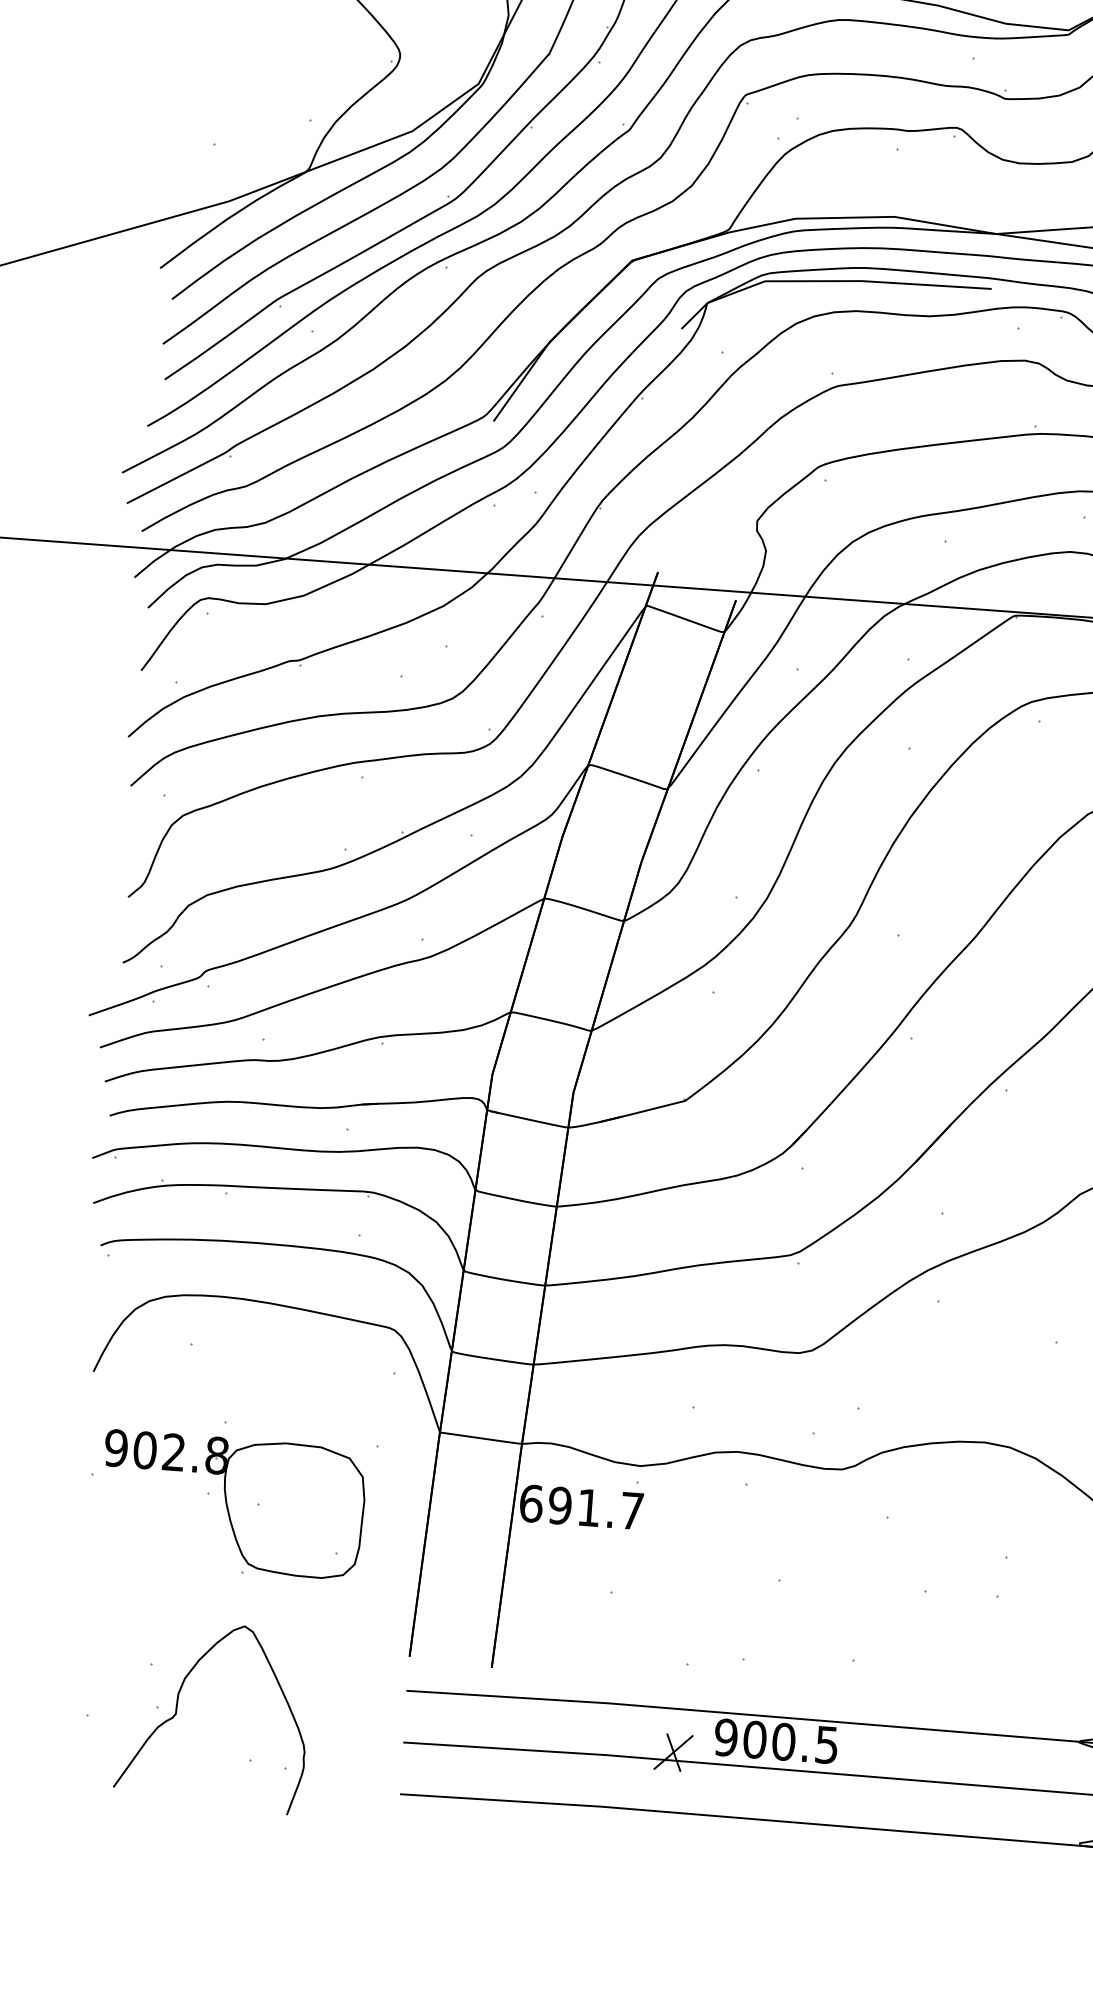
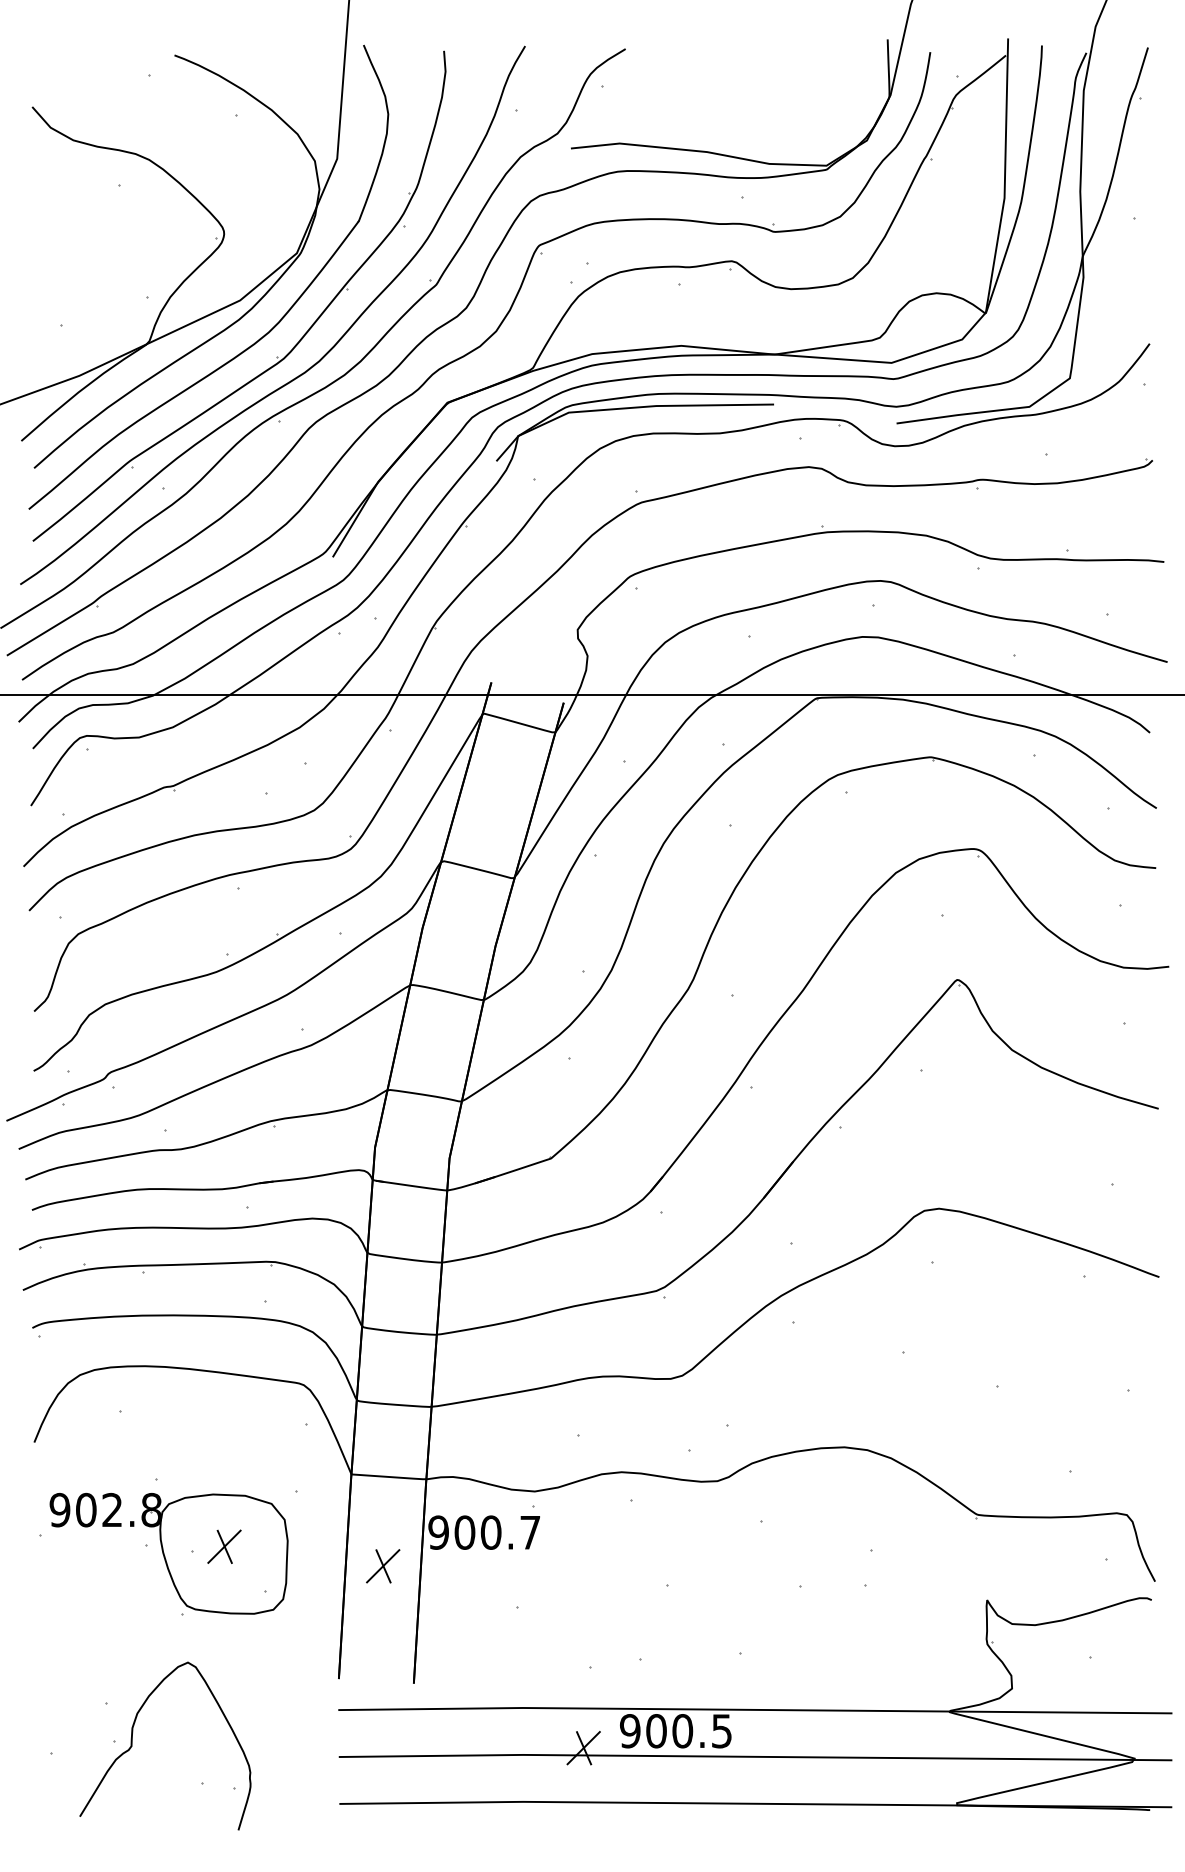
part: (294, 1501) -> (224, 1546), added
text: (559, 1505) -> (464, 1532), 691.7 -> 900.7
part: (467, 1536) -> (383, 1566), added

